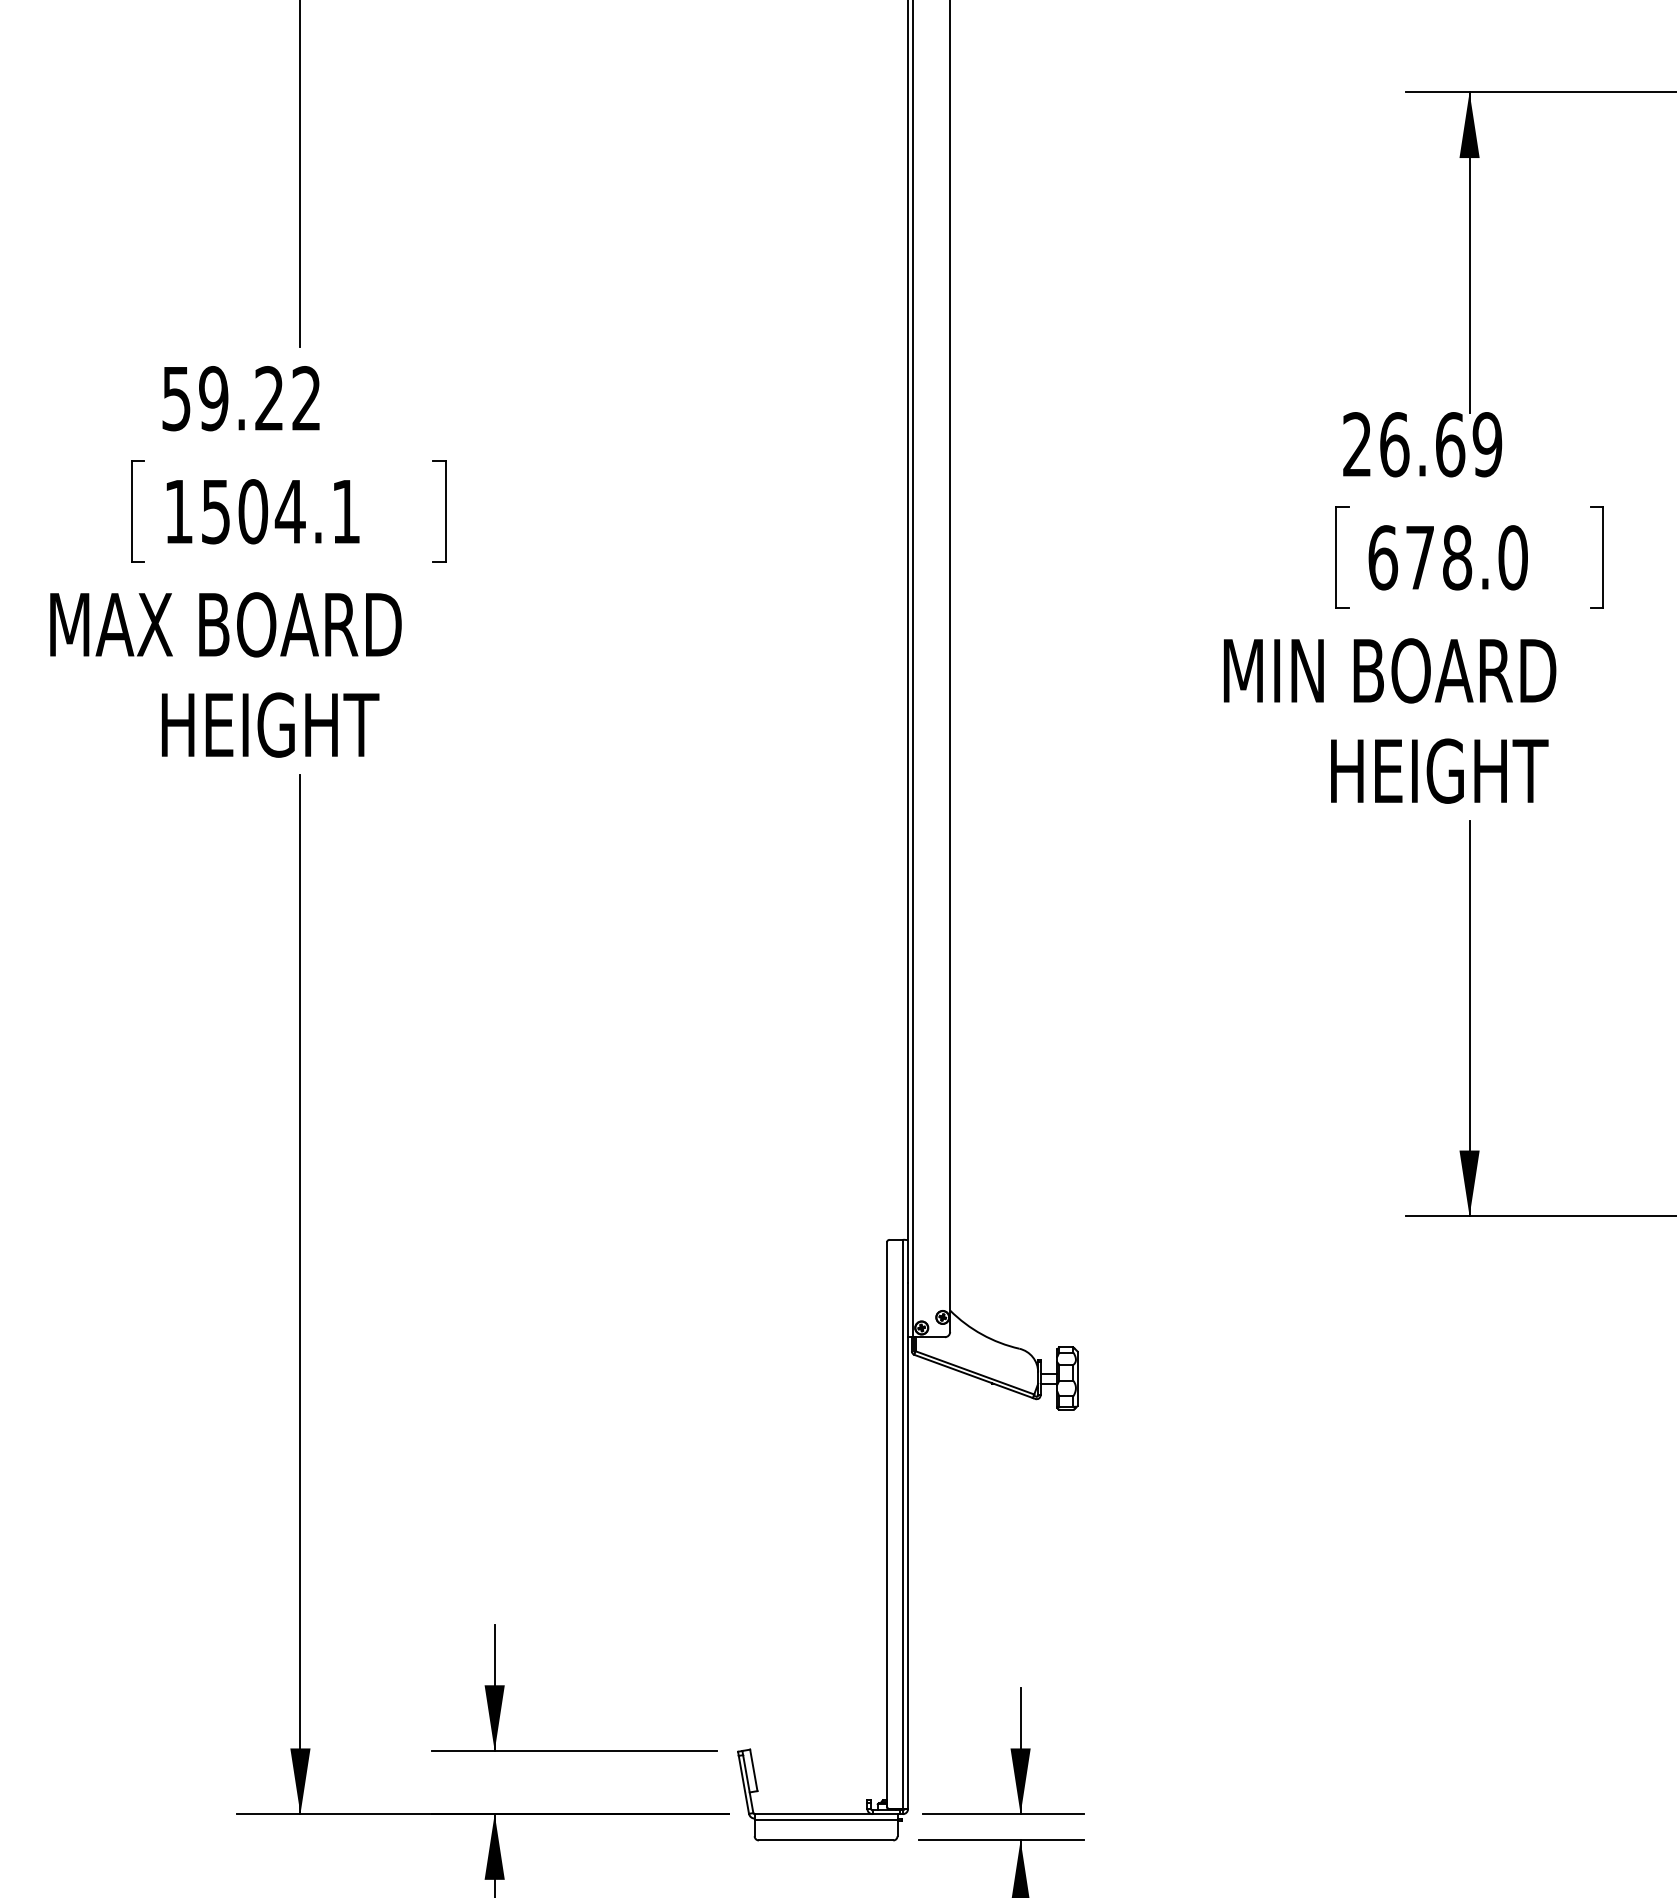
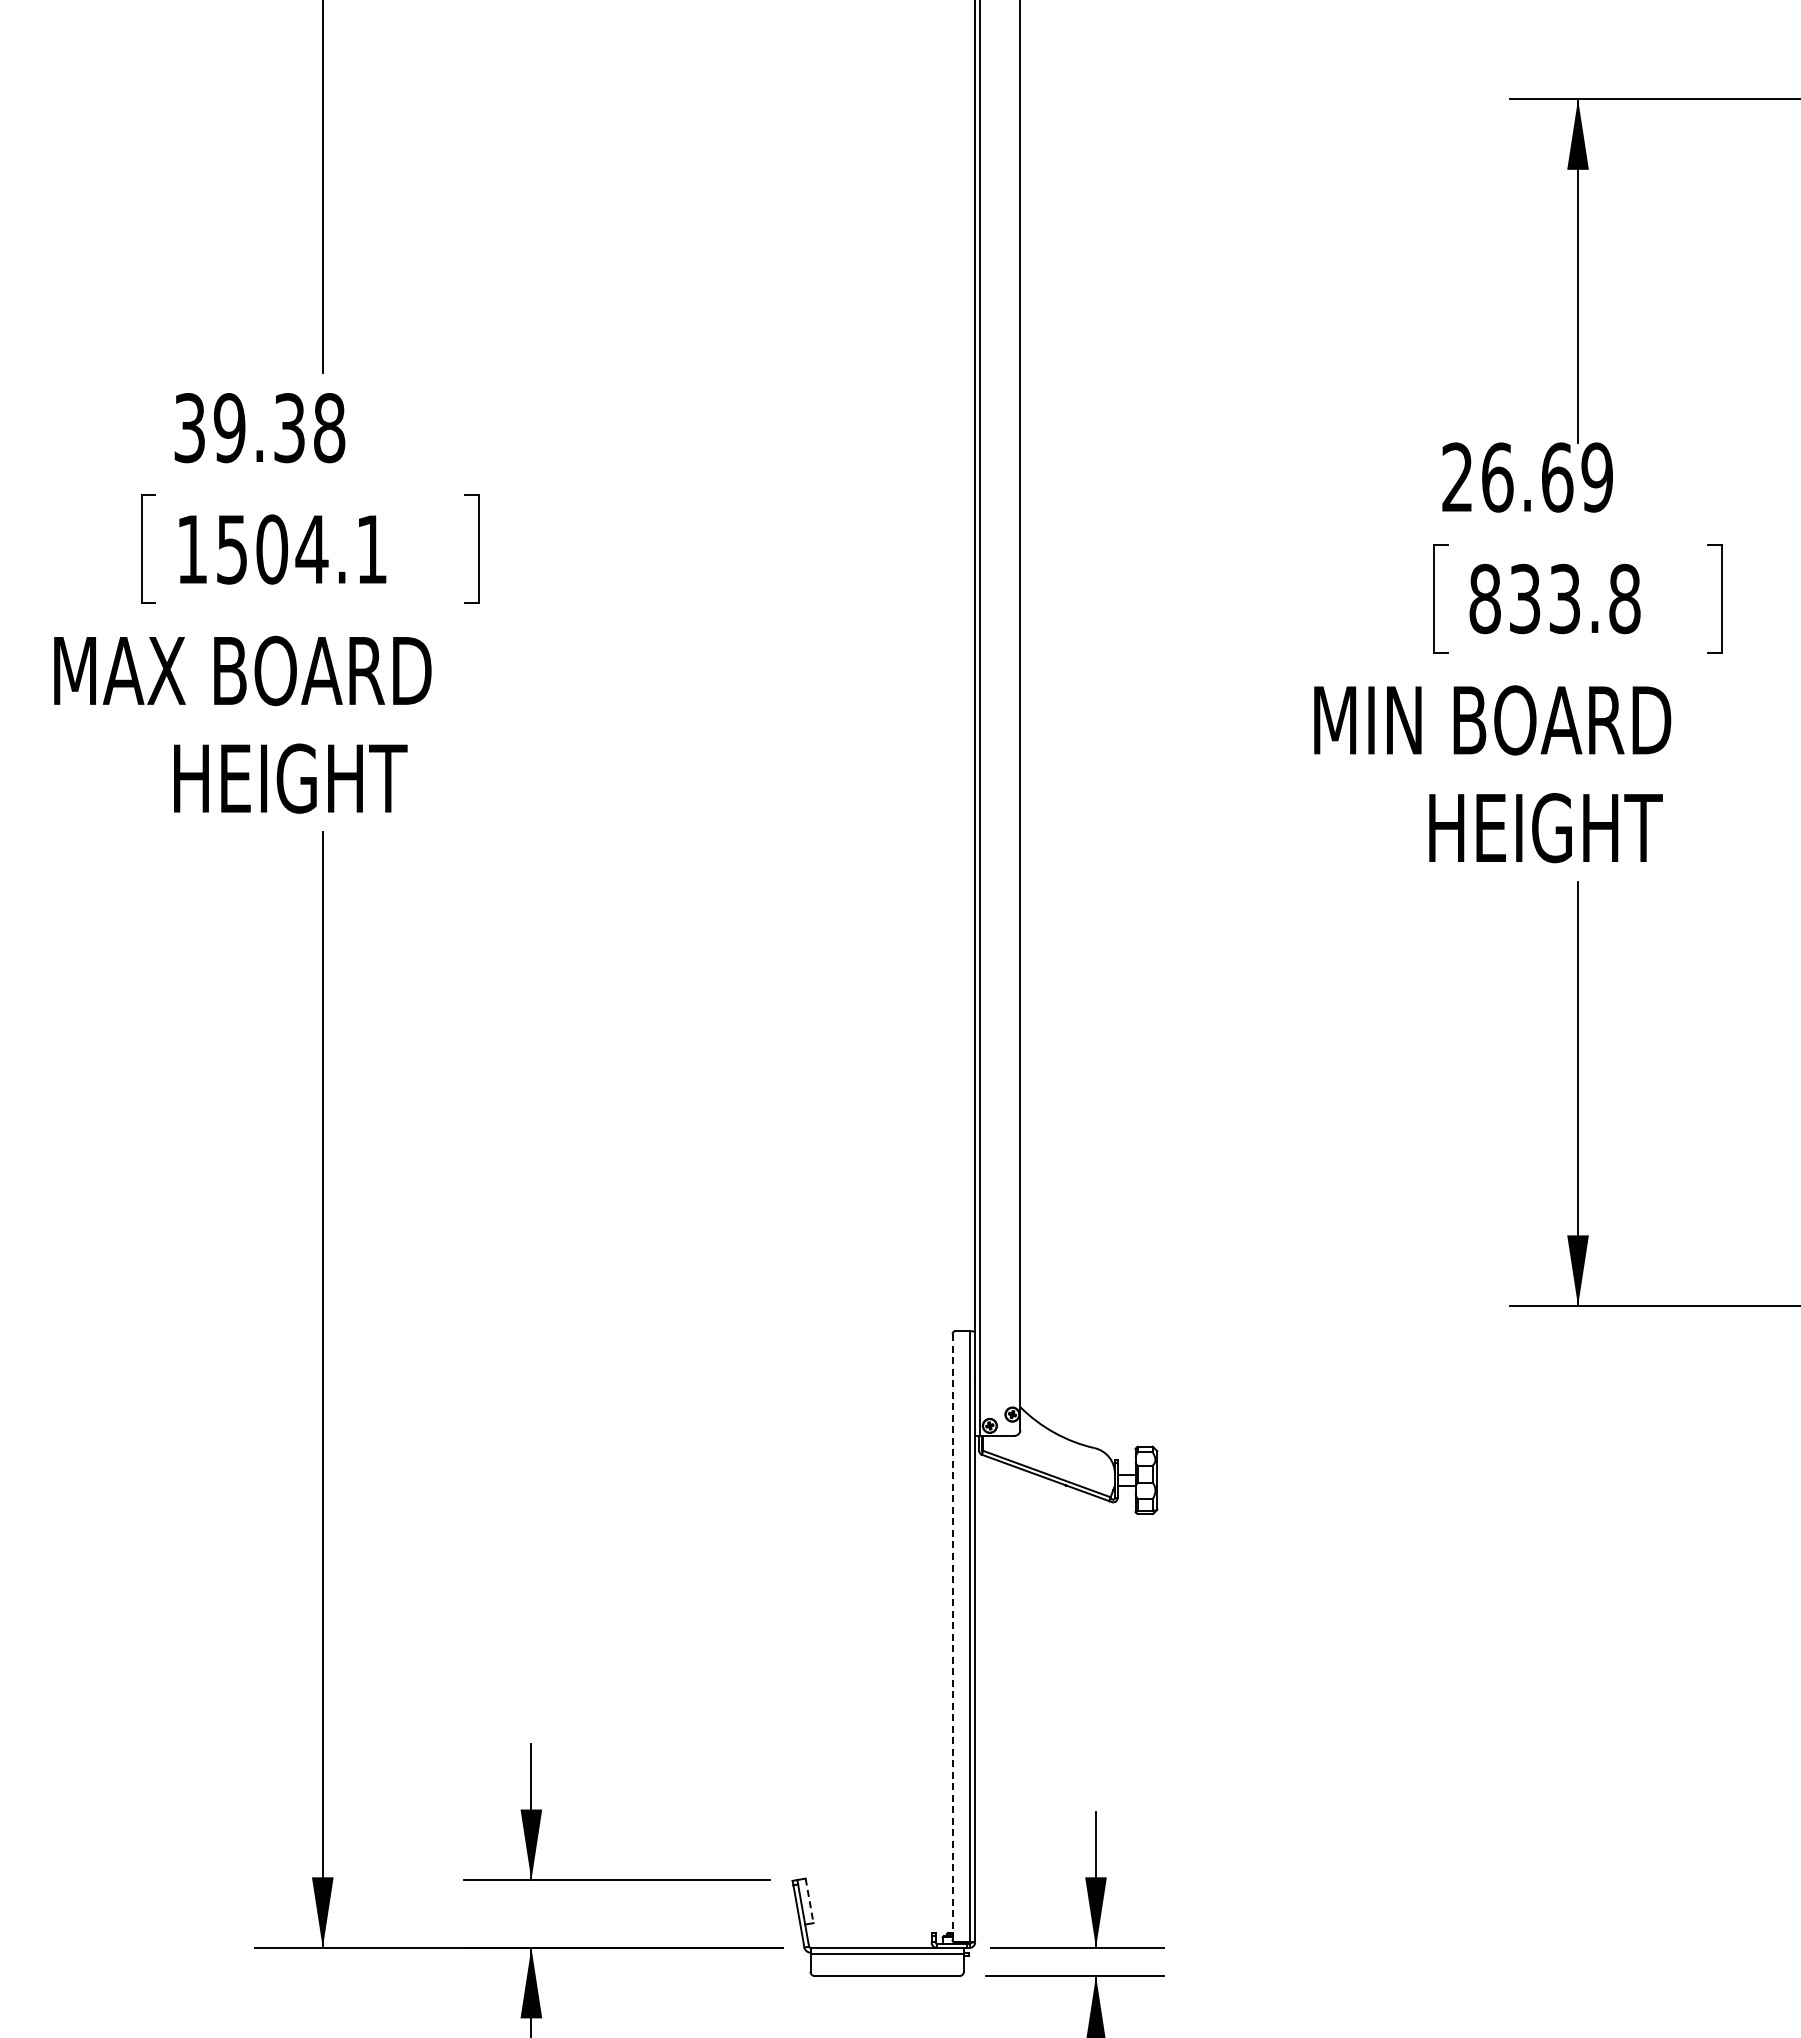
text: (242, 399) -> (260, 428), 59.22 -> 39.38
text: (1447, 557) -> (1554, 598), 678.0 -> 833.8
line: (886, 1524) -> (952, 1636), solid -> dashed
line: (753, 1770) -> (809, 1900), solid -> dashed

